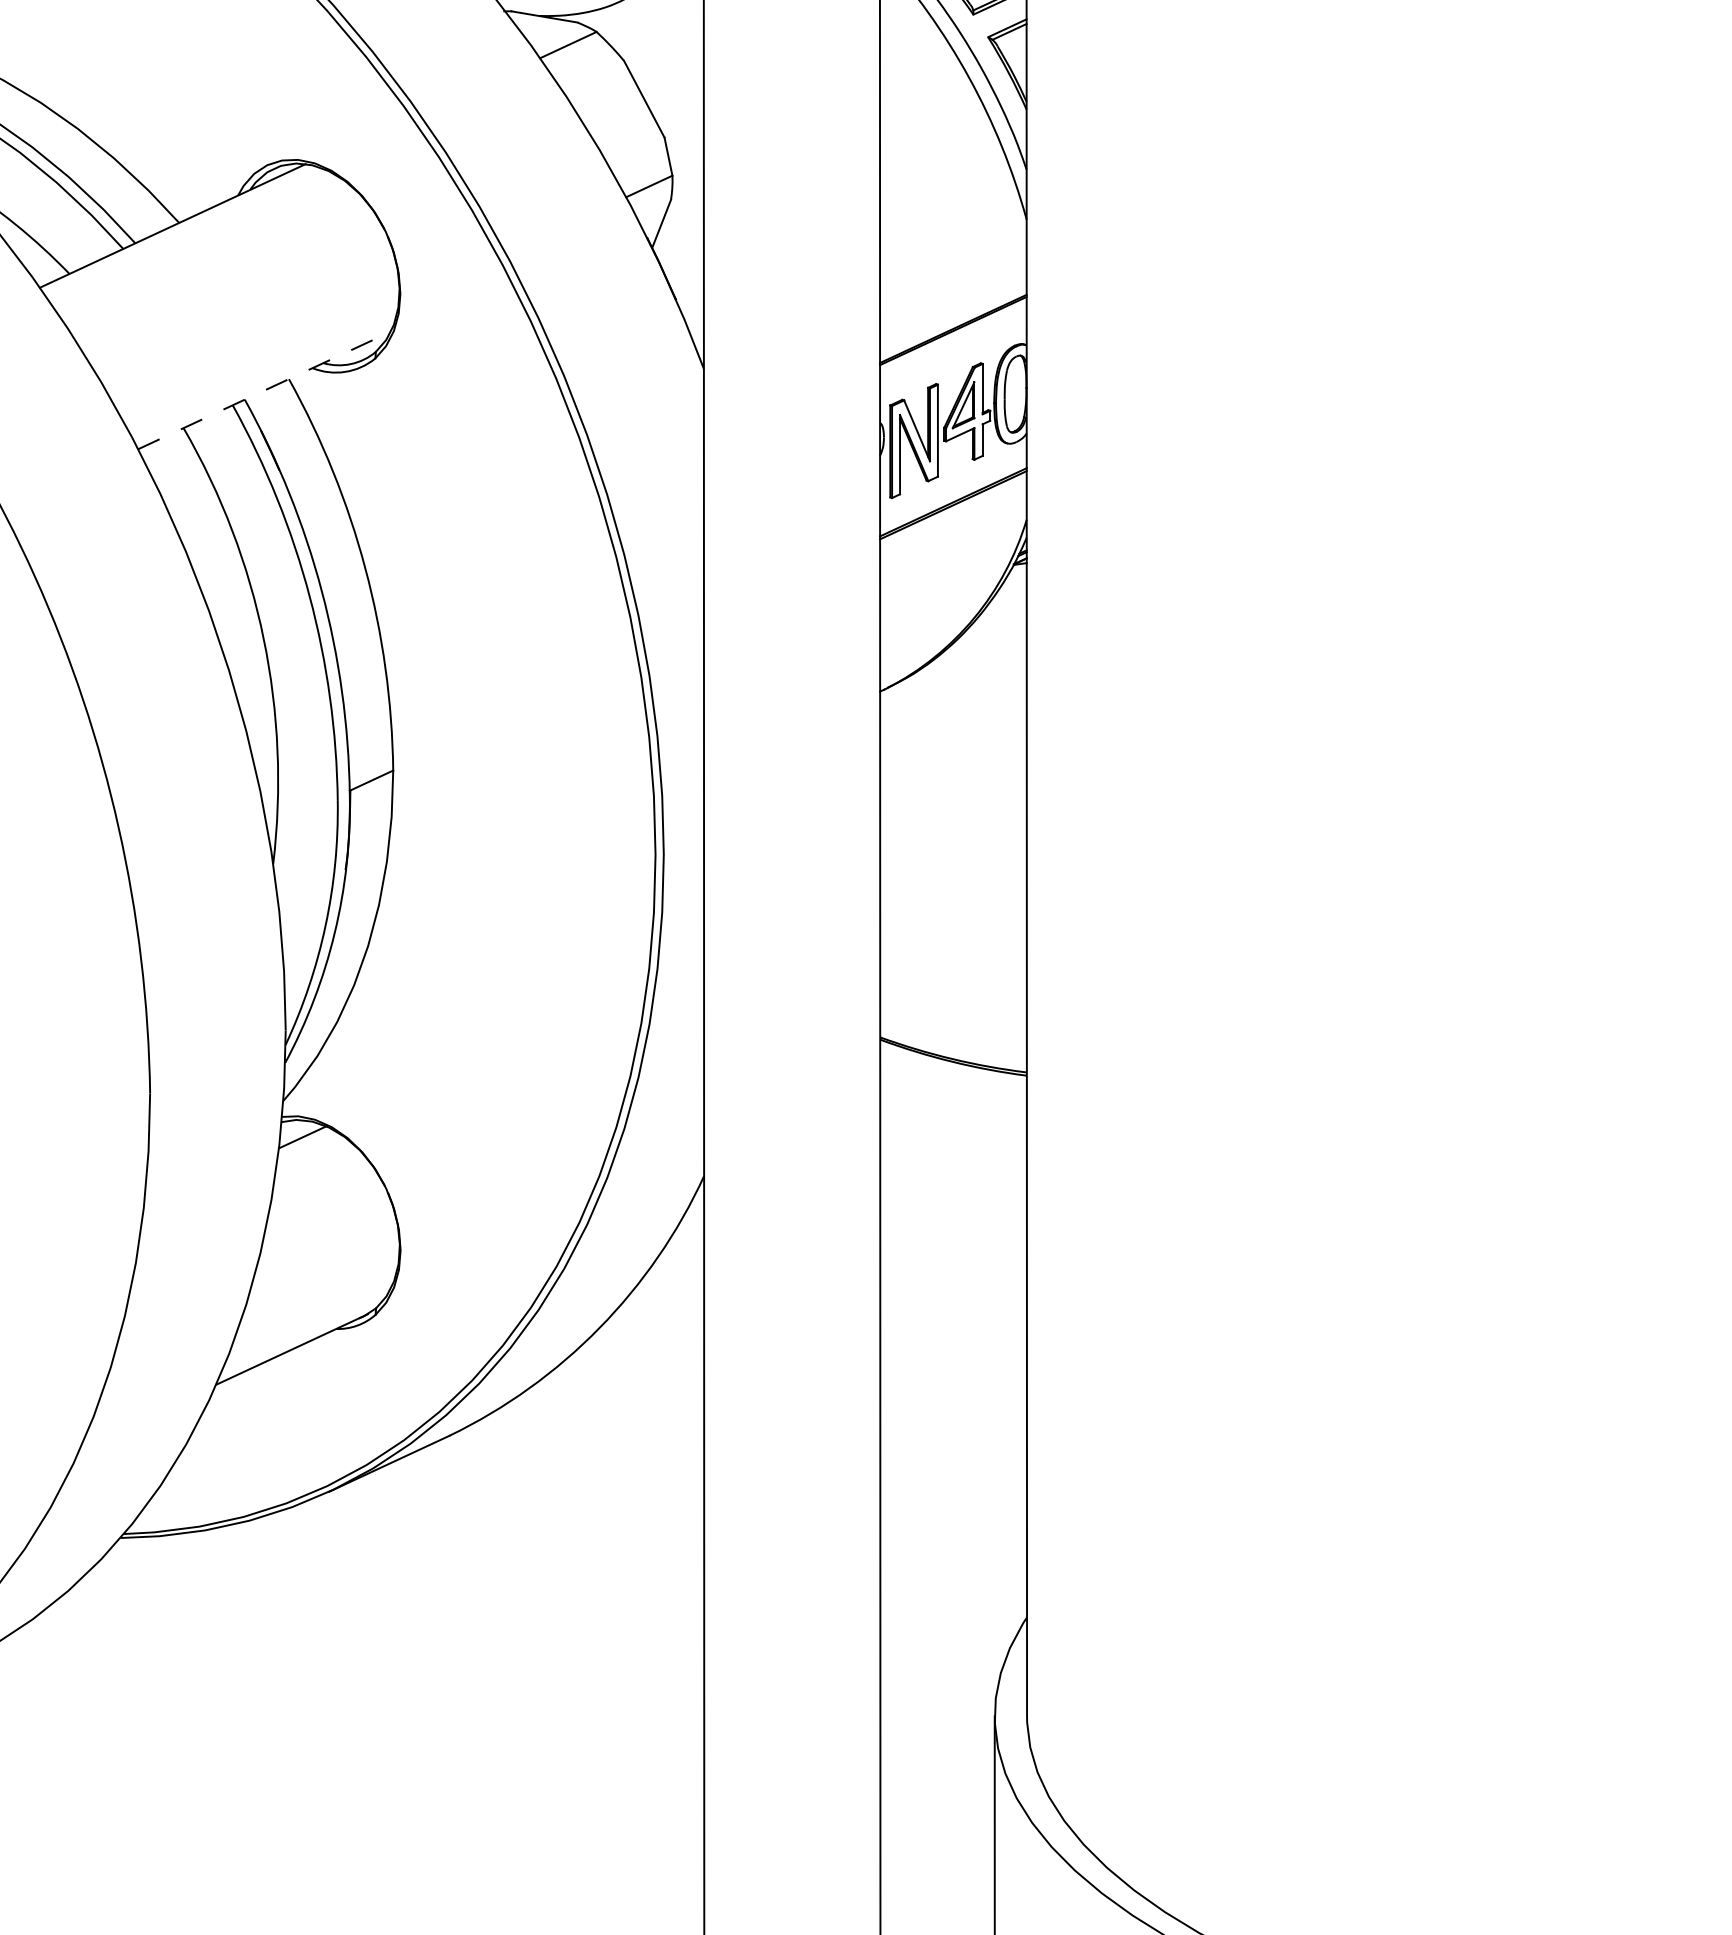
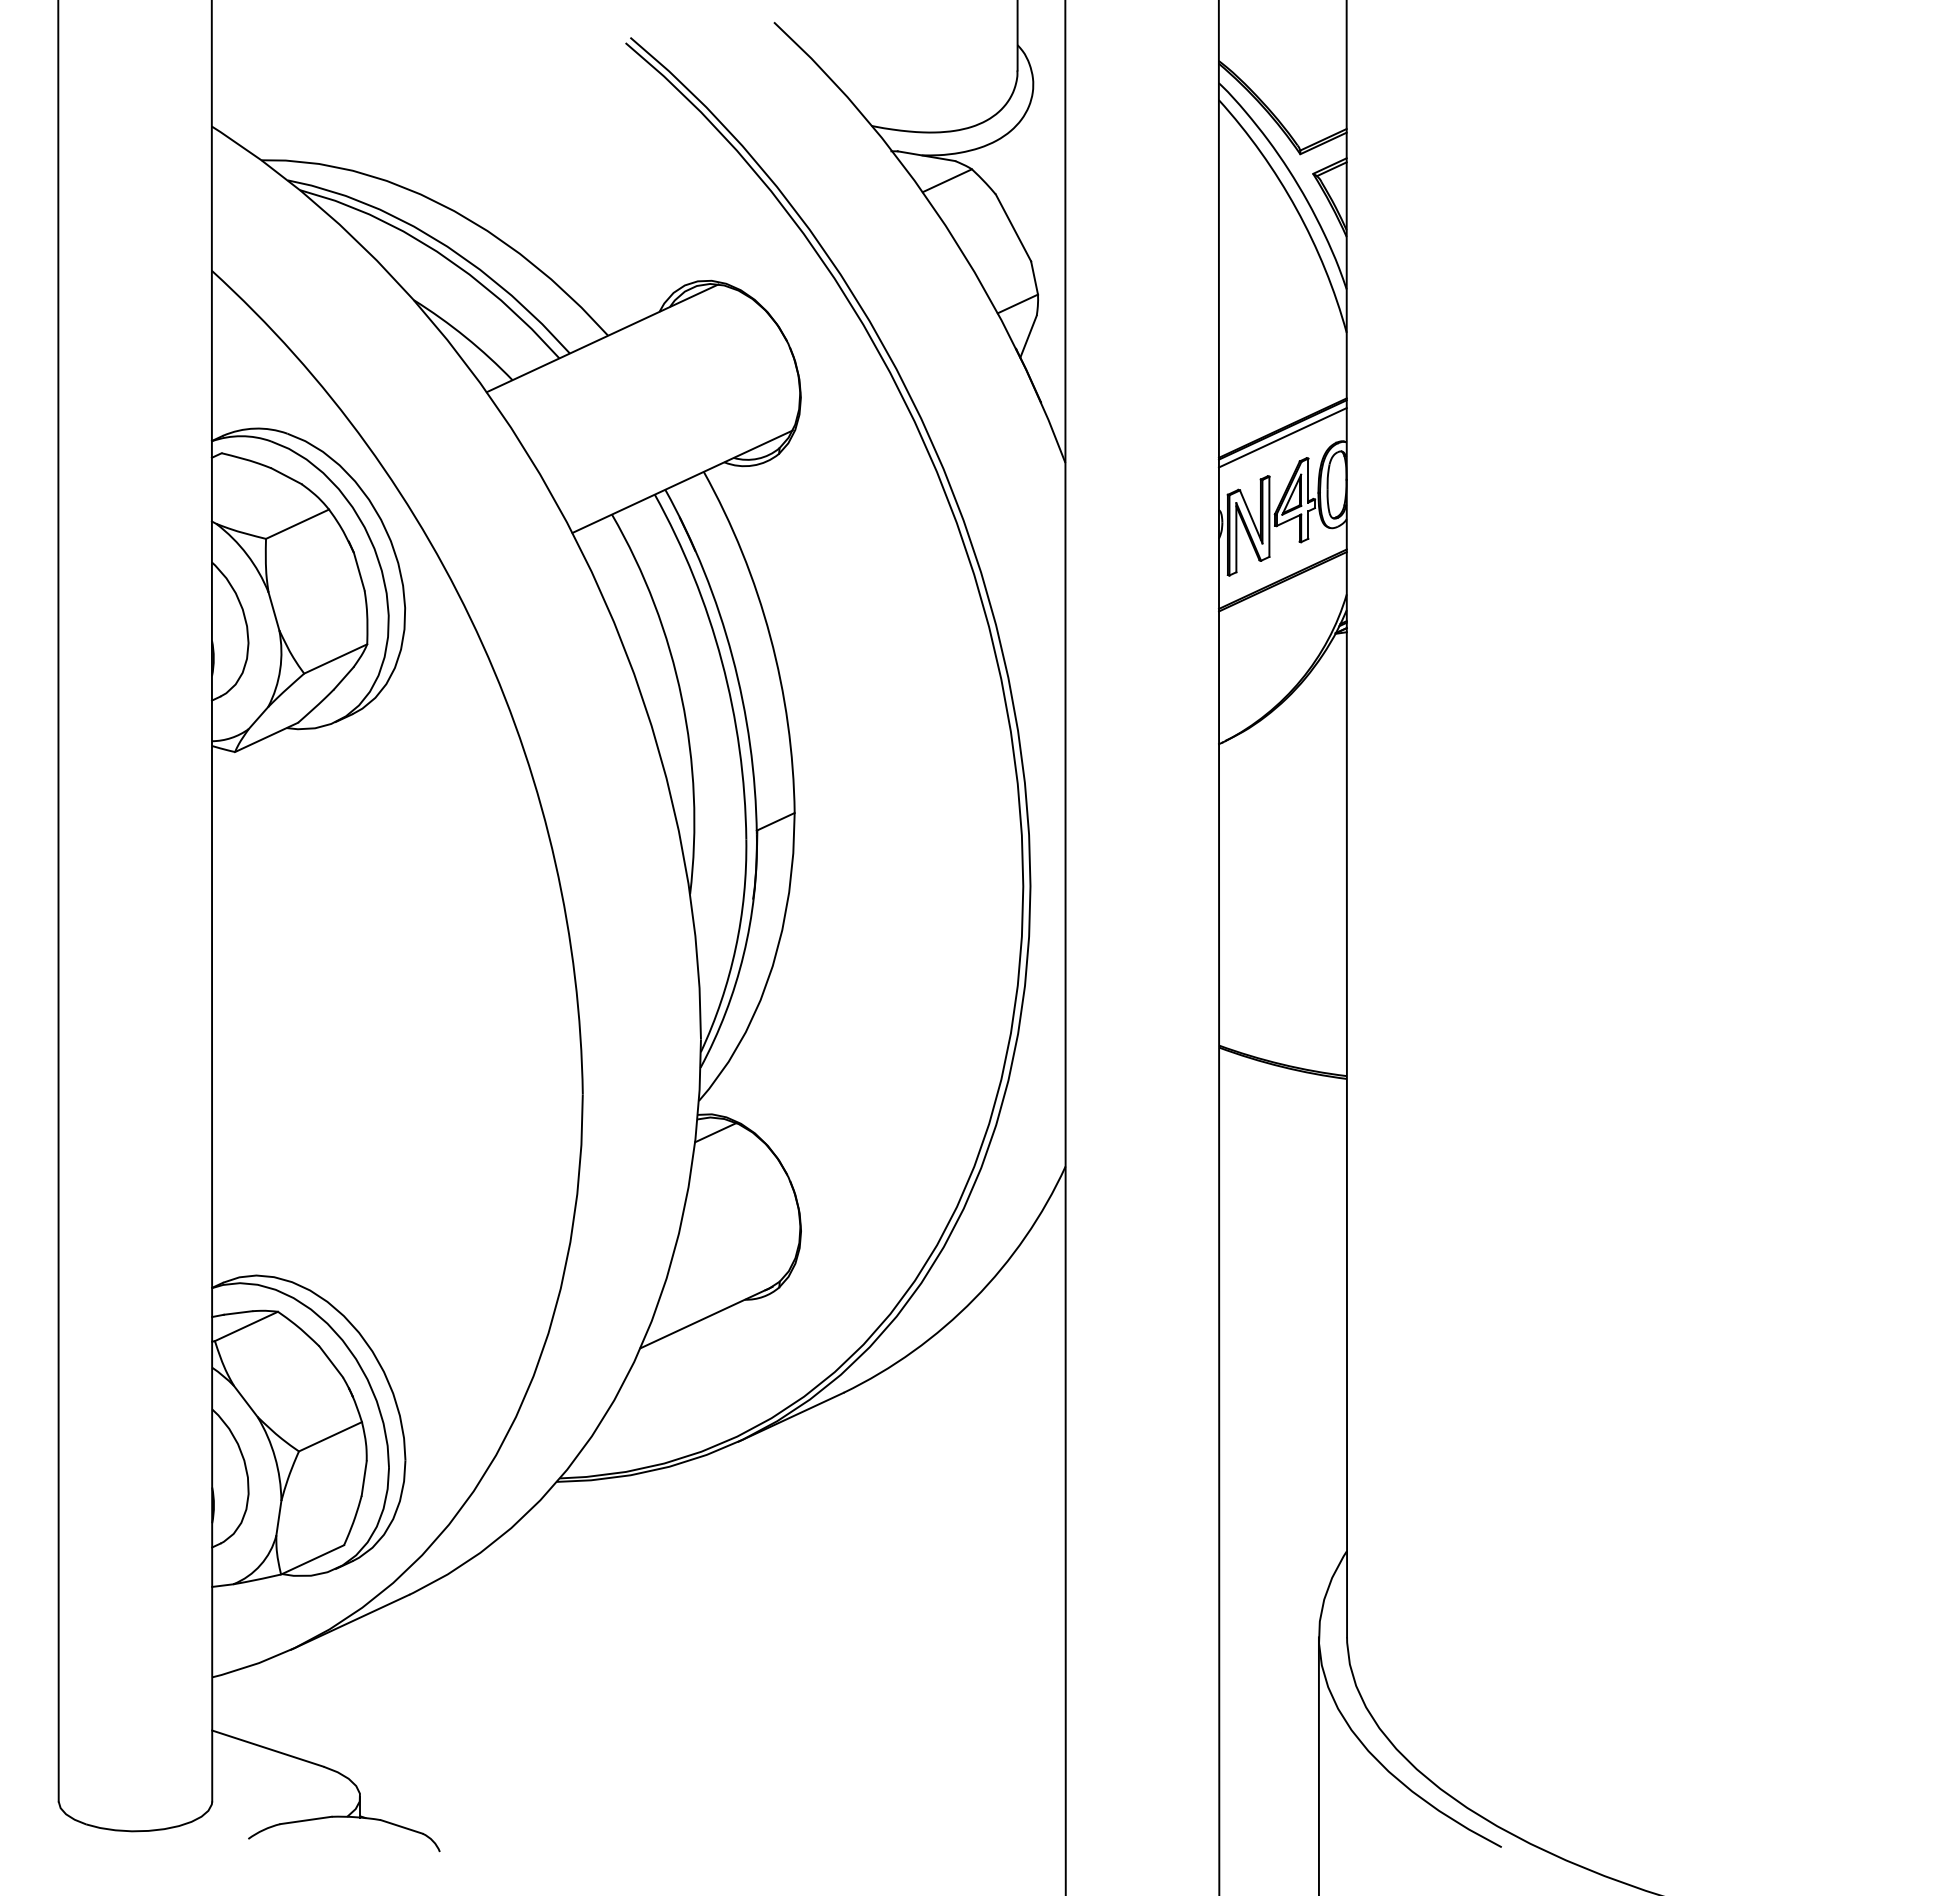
line: (952, 339) -> (1282, 437), added
line: (265, 390) -> (683, 481), dashed -> solid

